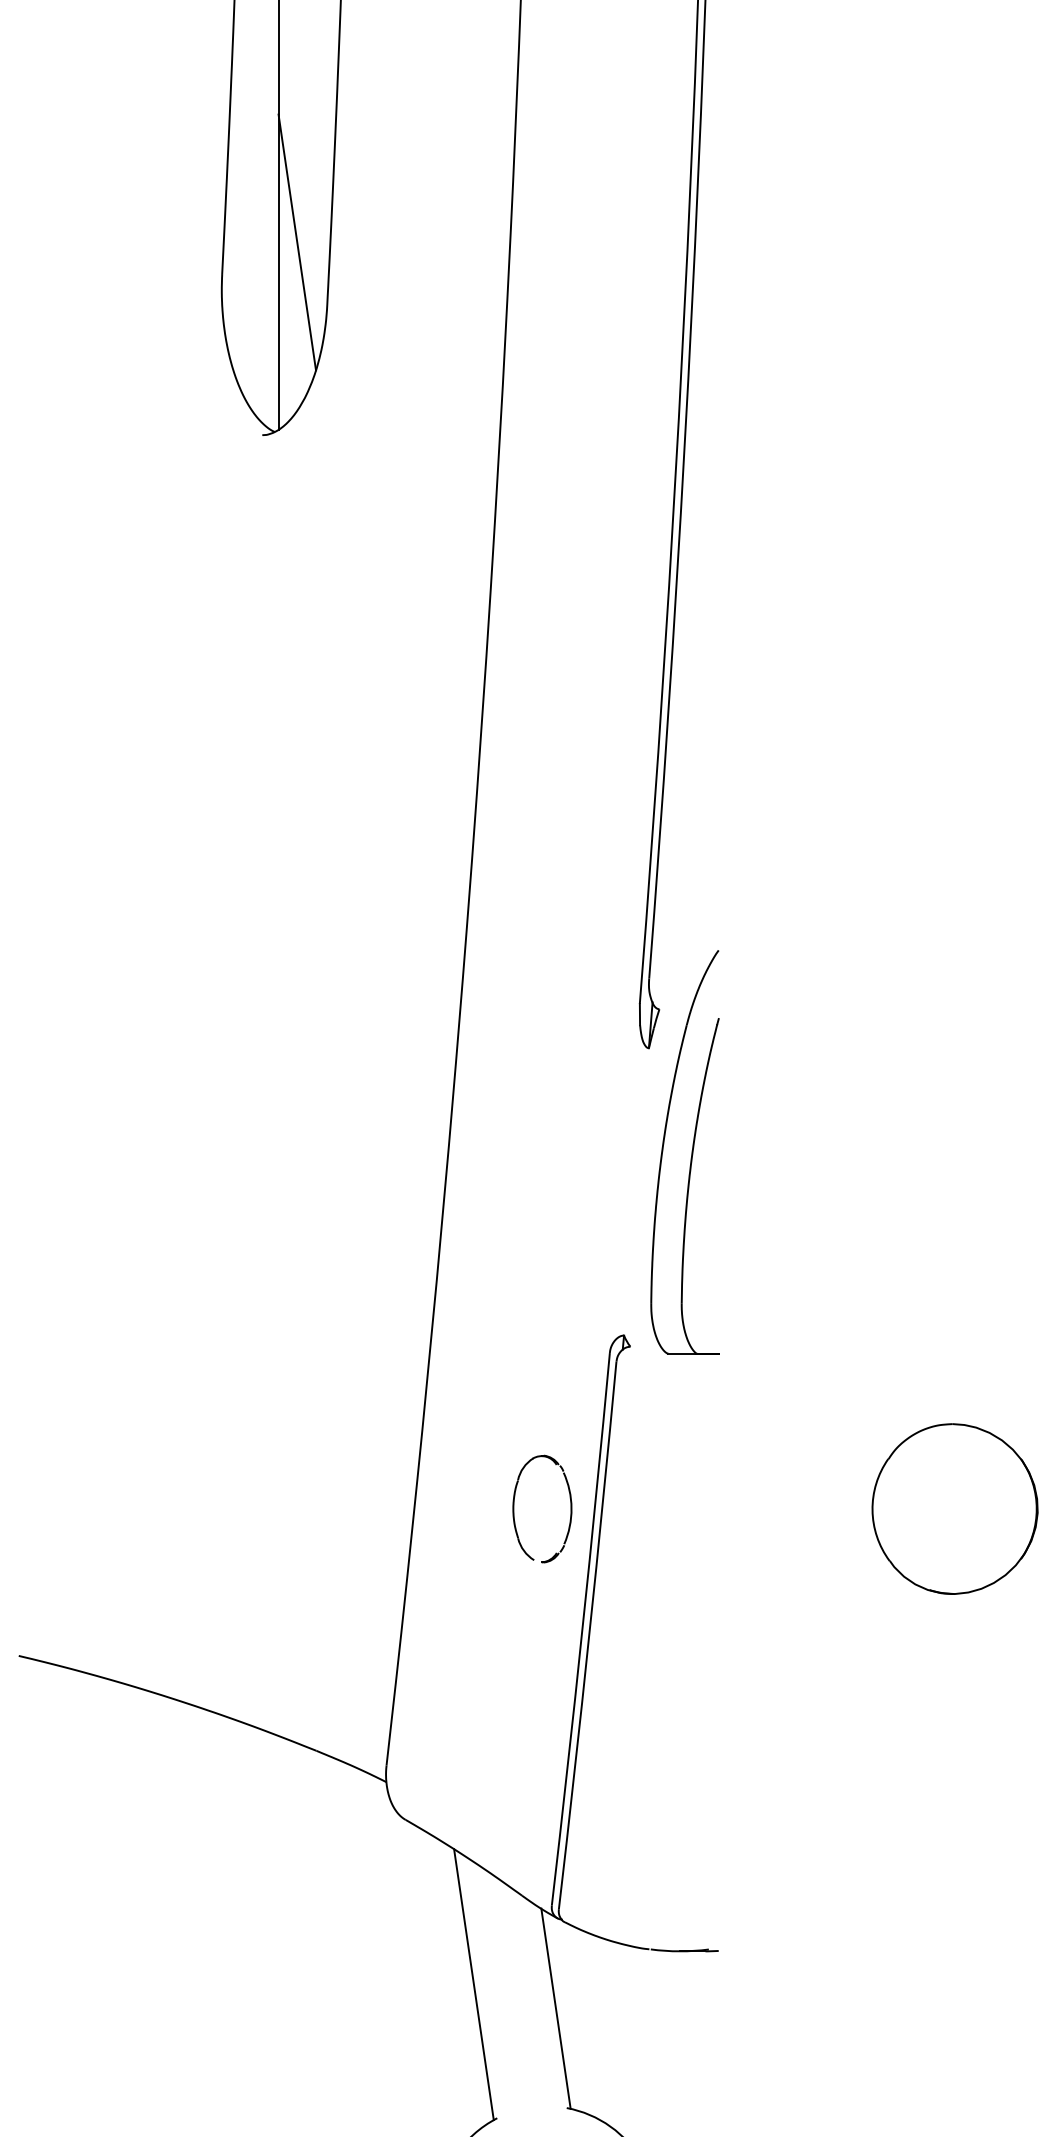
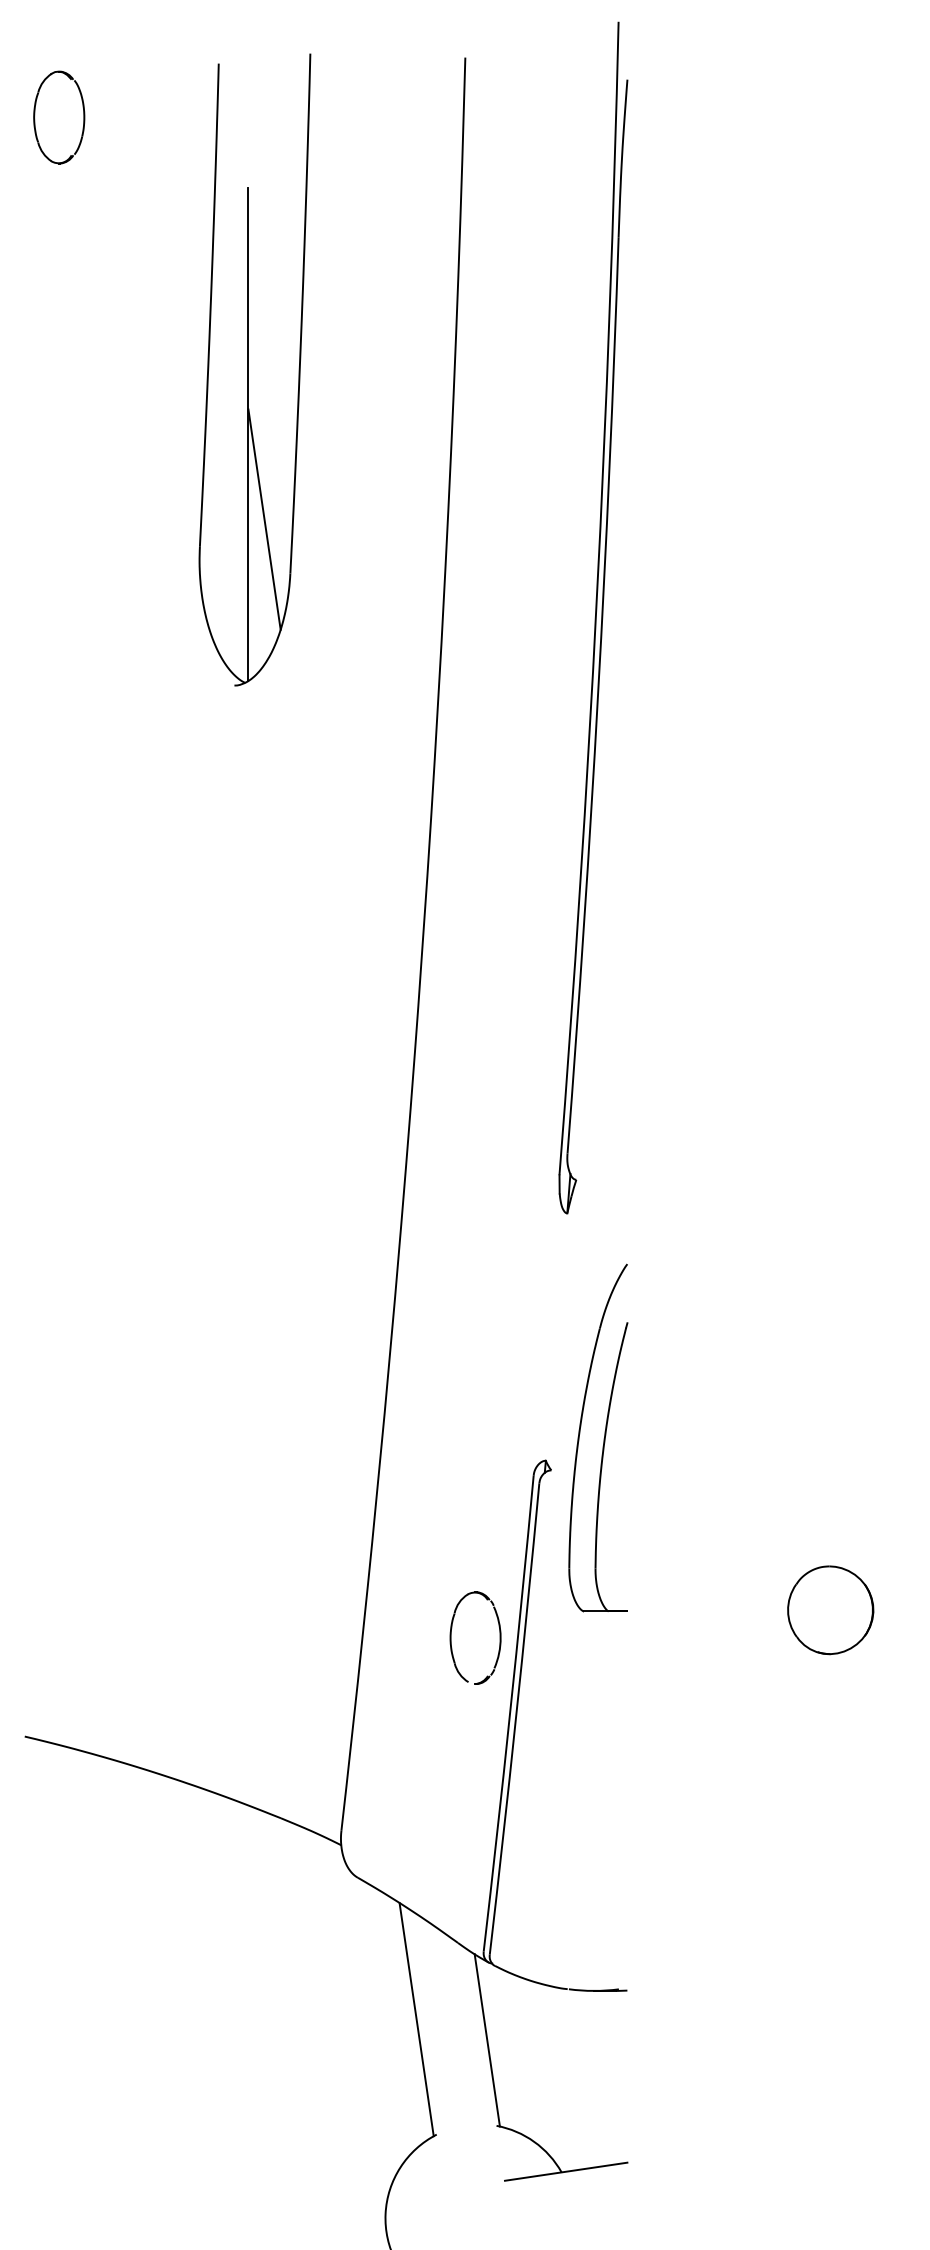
part: (685, 1151) -> (598, 1437), moved
part: (514, 1508) -> (451, 1637), moved
part: (954, 1509) -> (830, 1610), size x0.6

